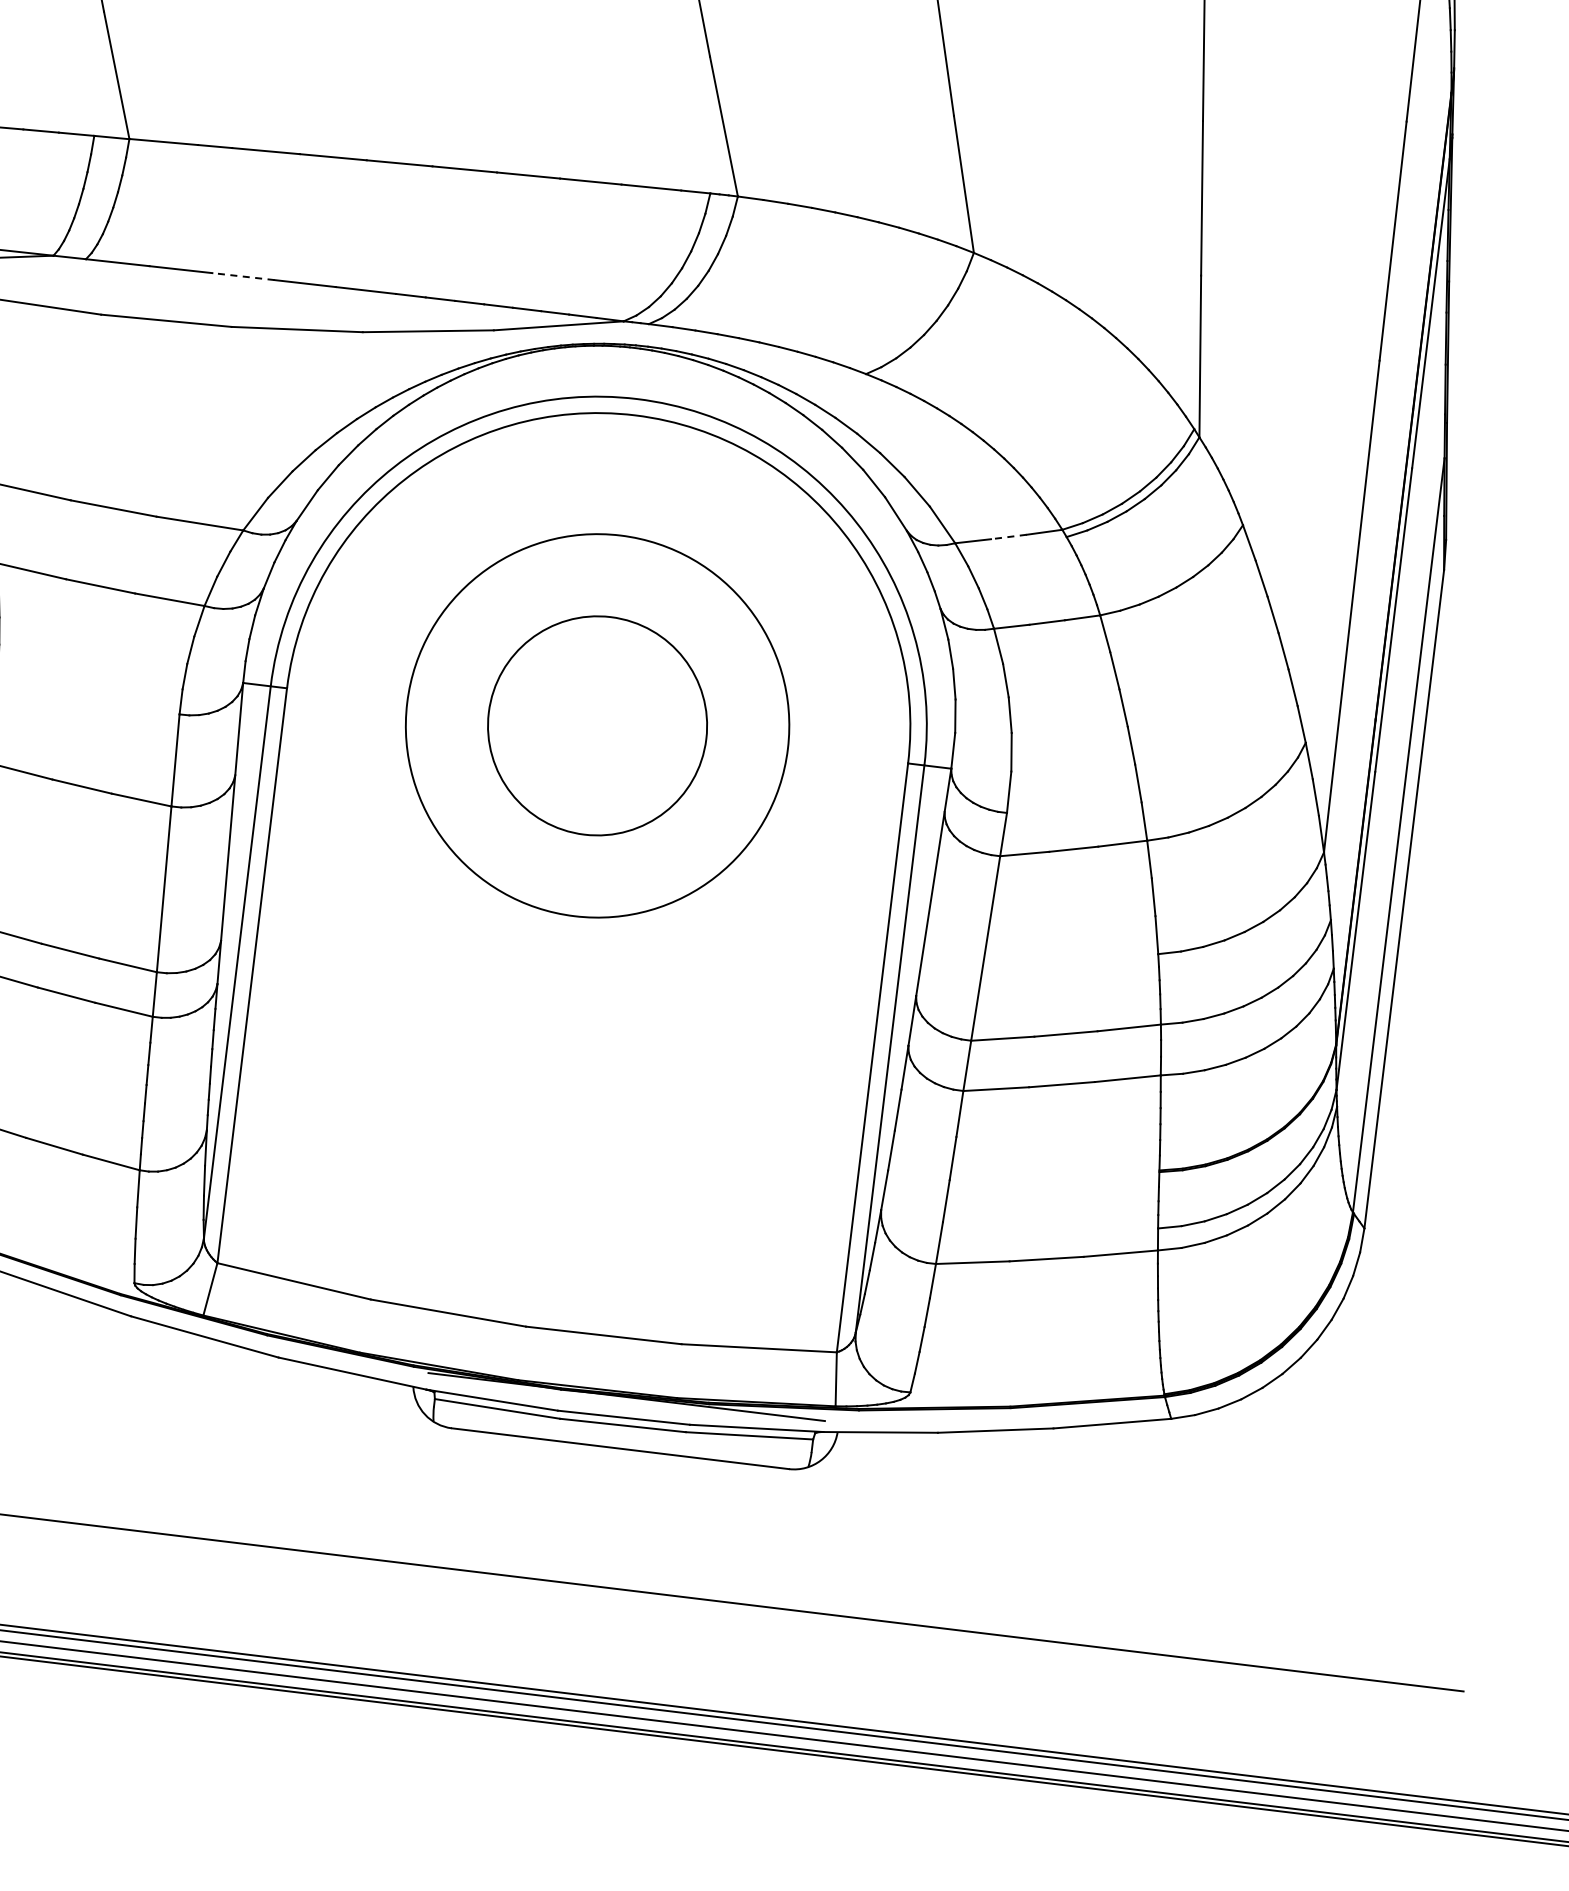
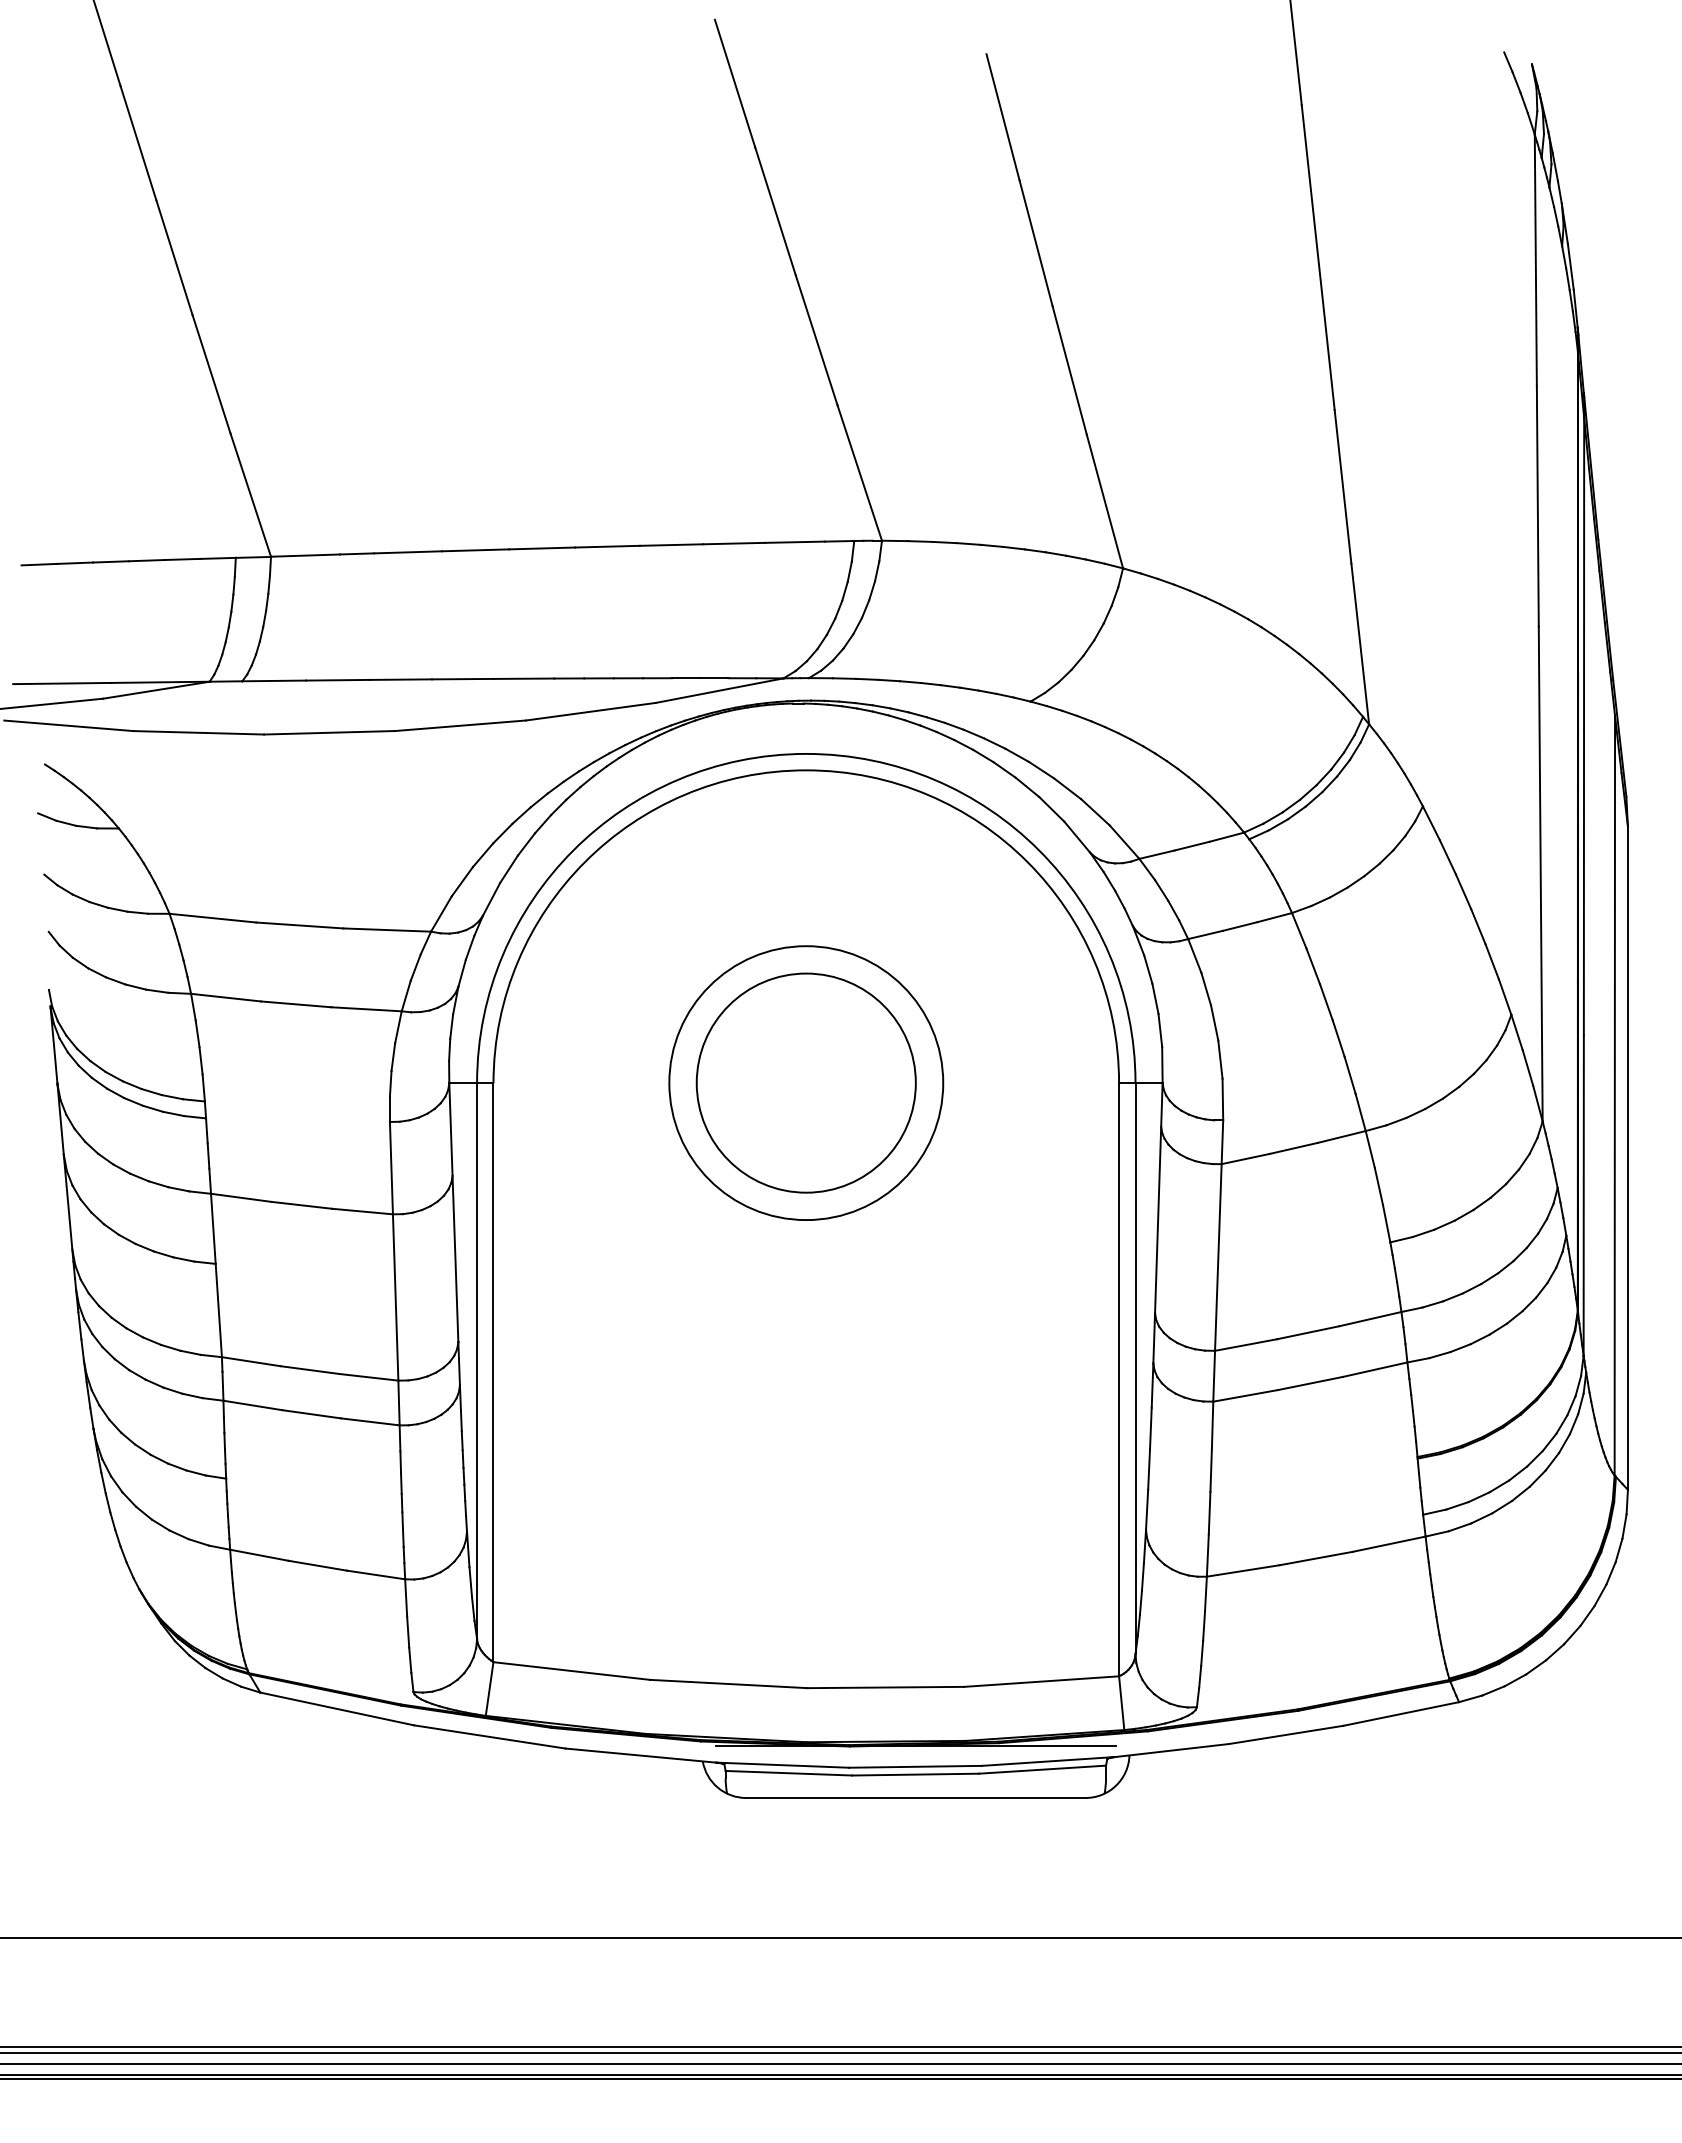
line: (243, 276) -> (400, 679), dashed -> solid
line: (1008, 537) -> (1191, 846), dashed -> solid
circle: (597, 726) -> (806, 1083), size x0.71

